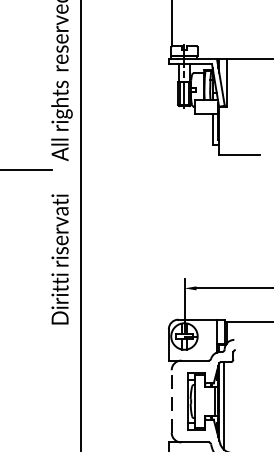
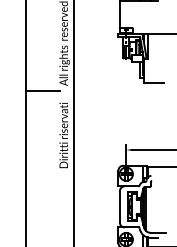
line: (170, 400) -> (119, 206), dashed -> solid

